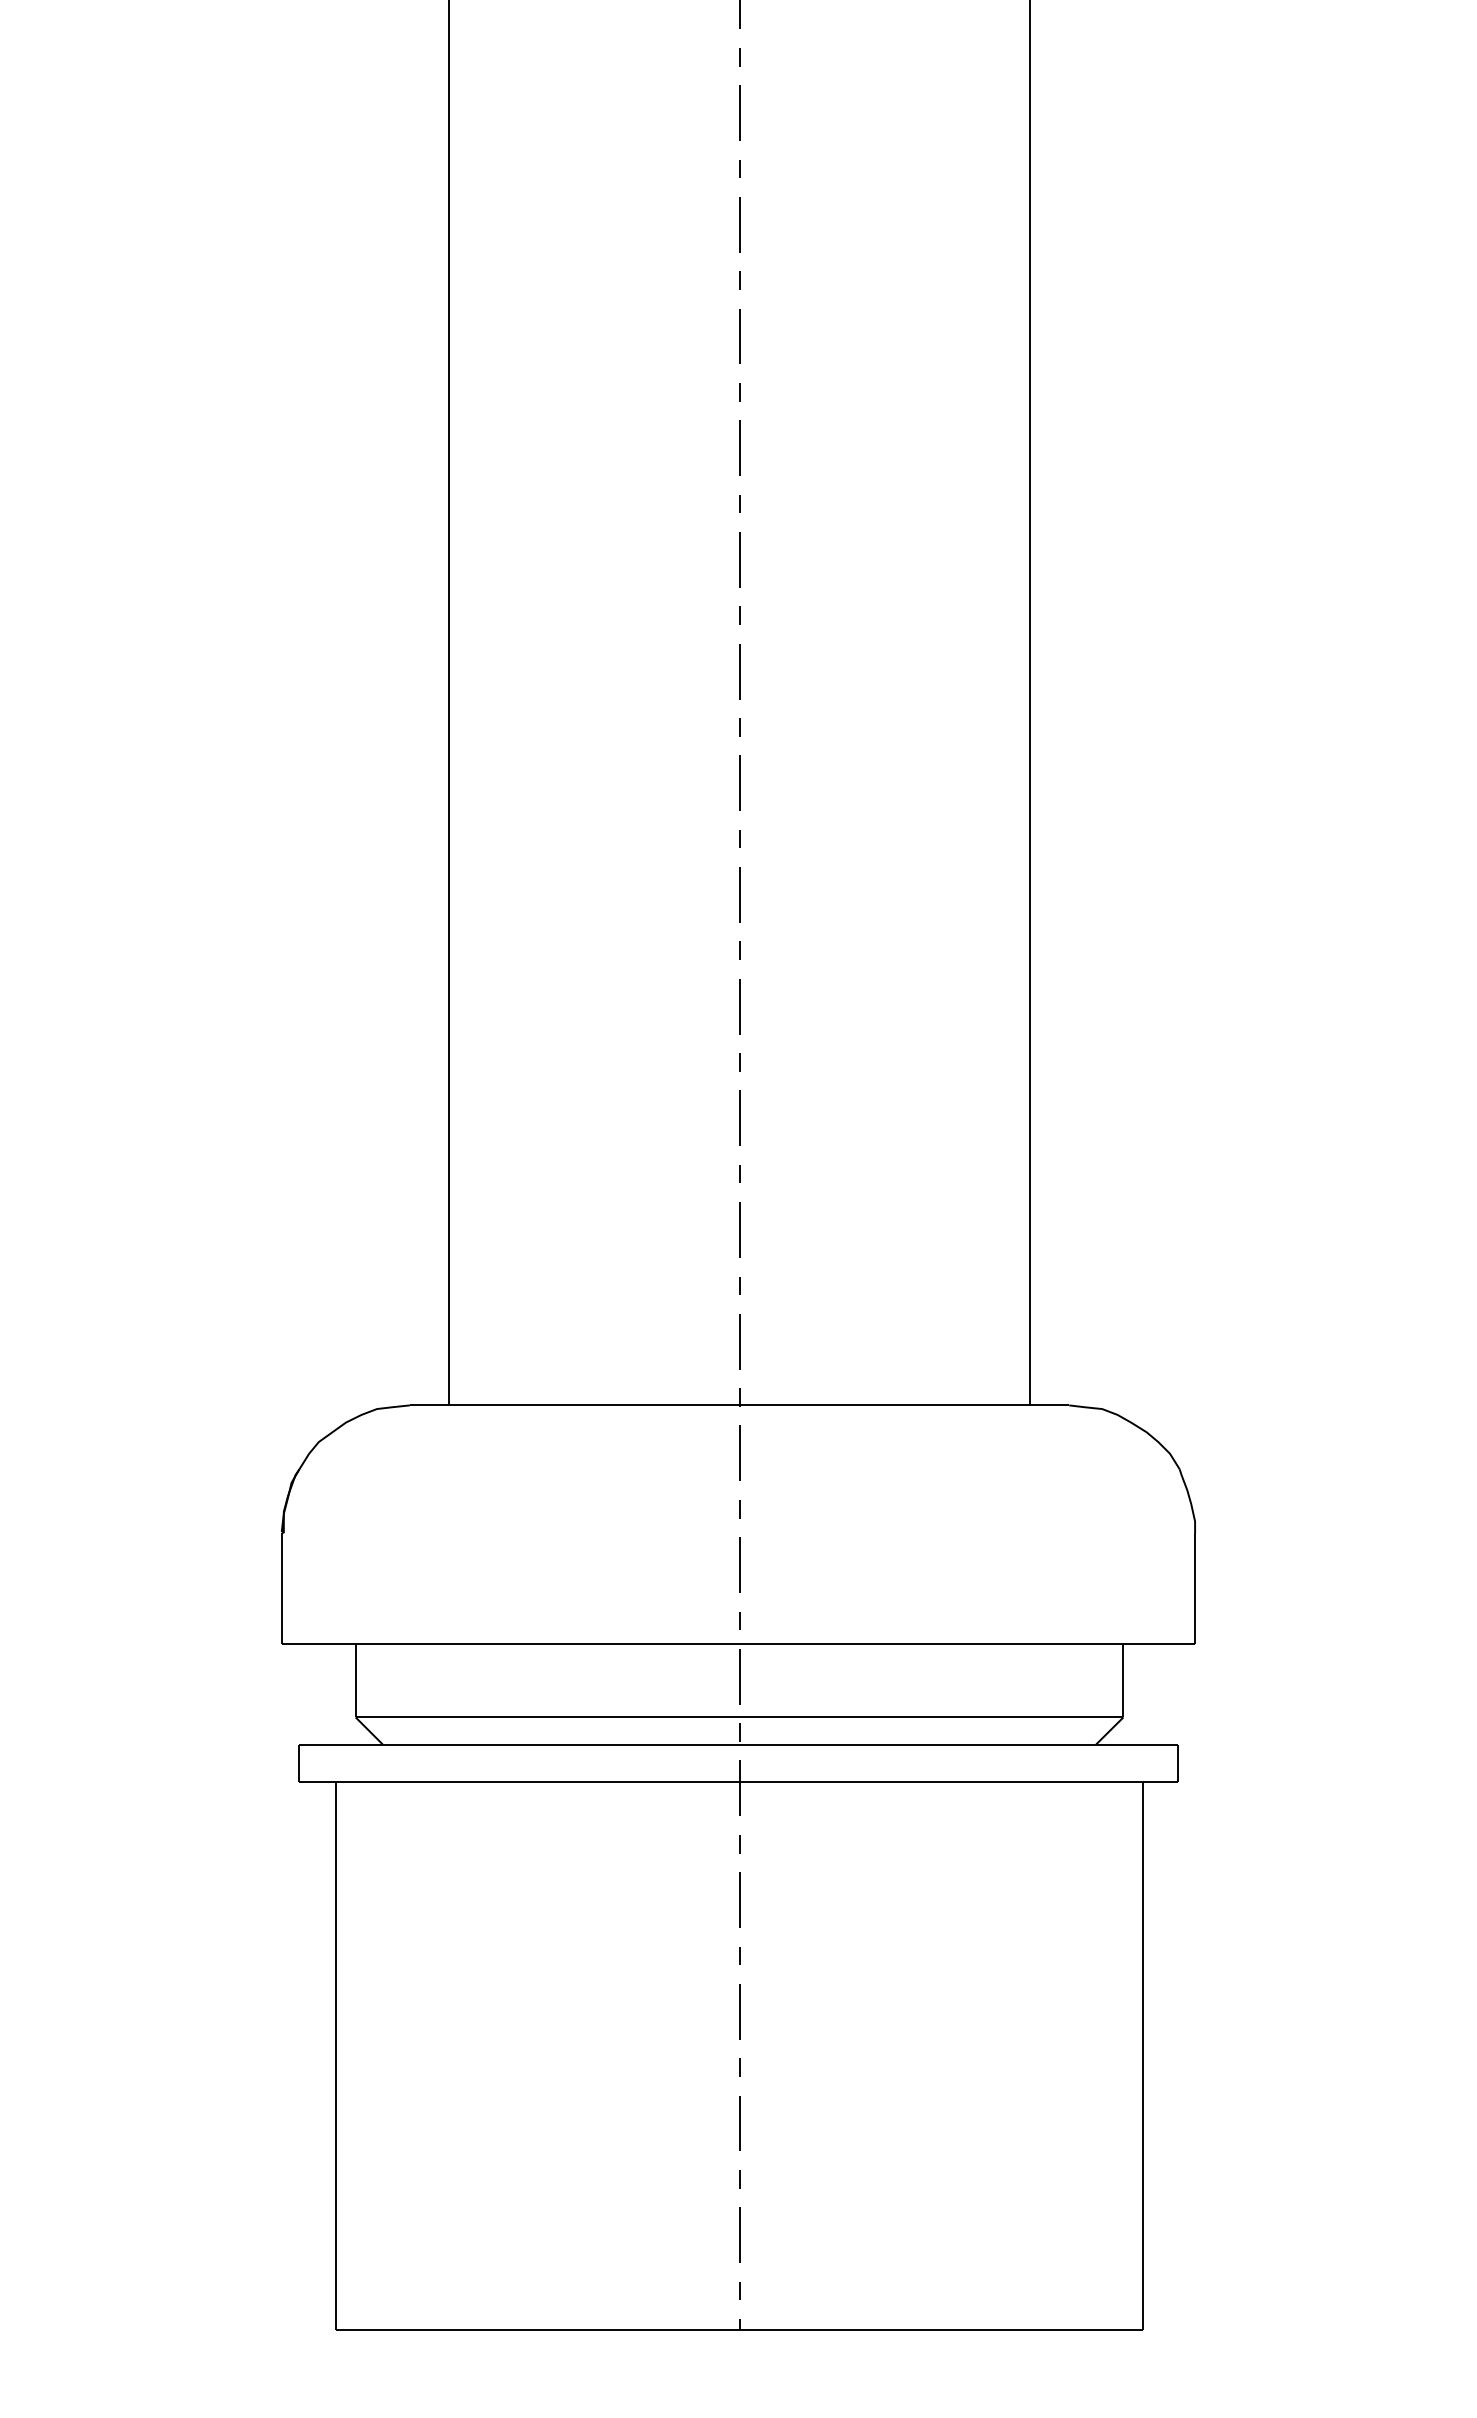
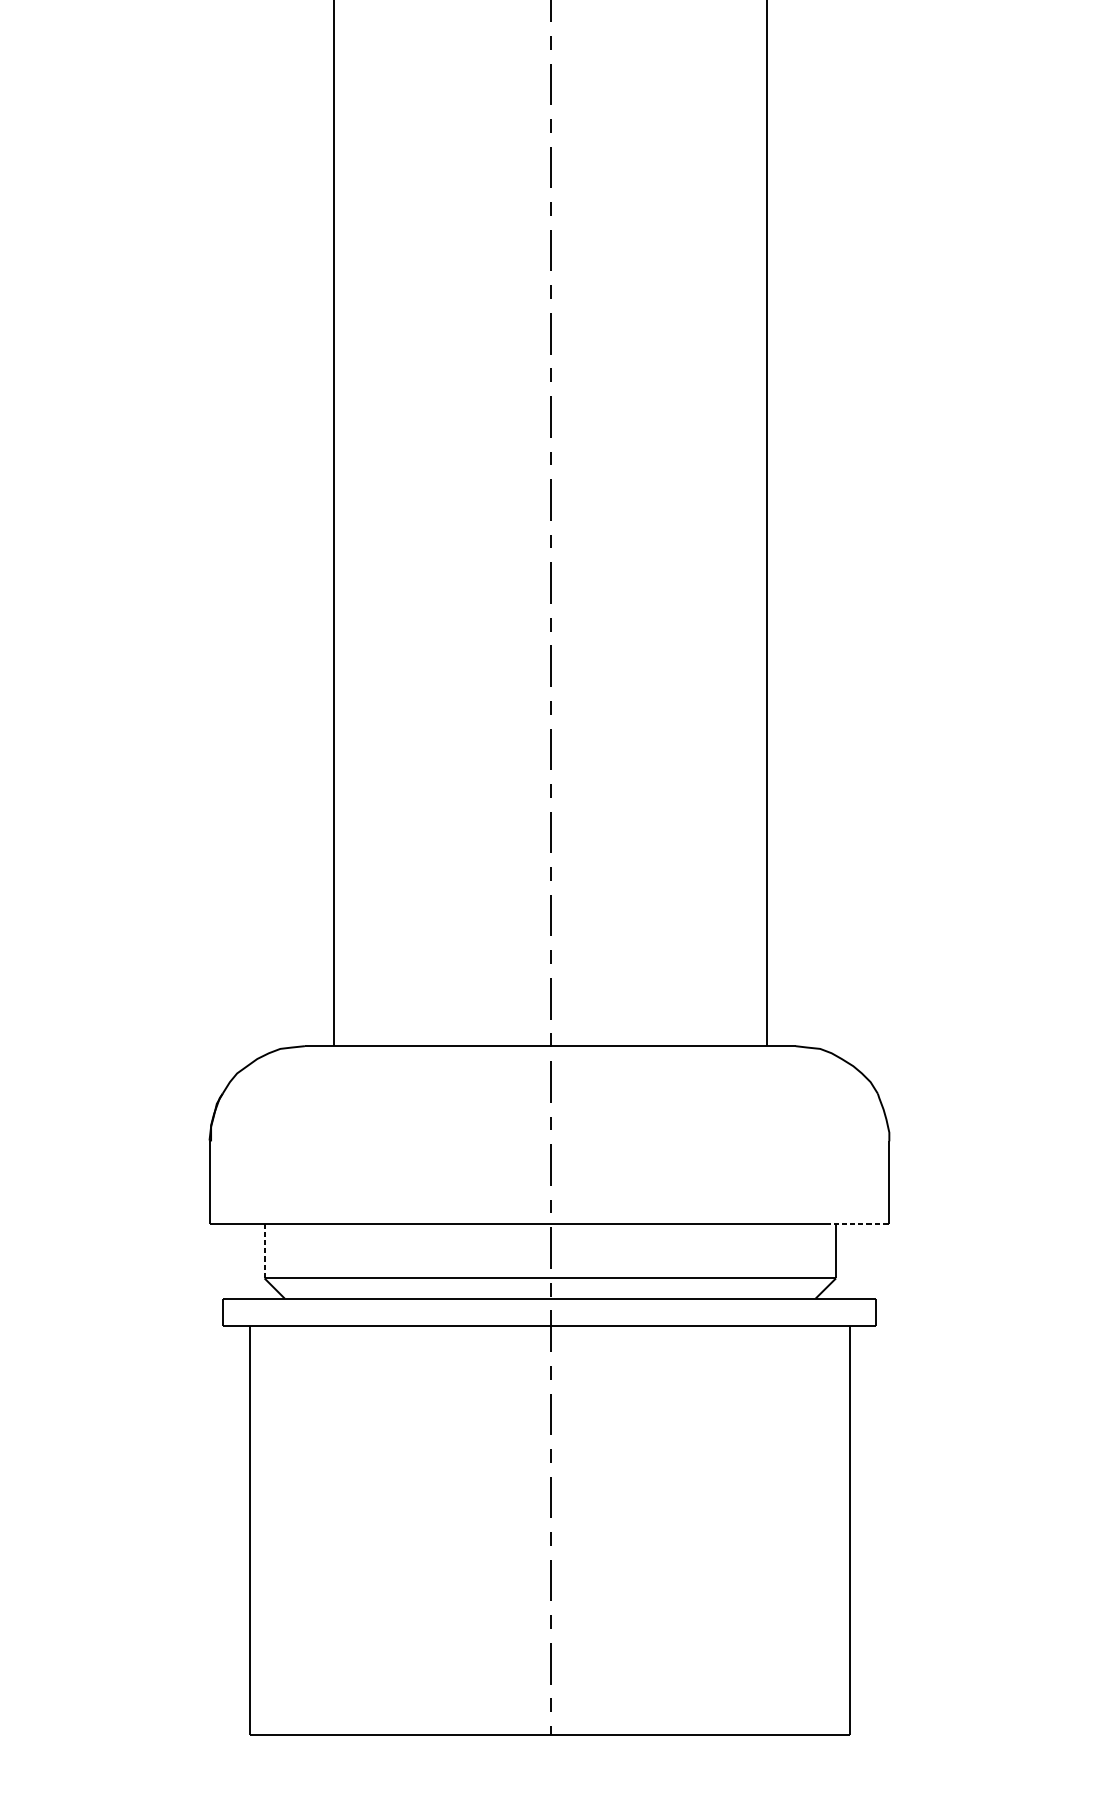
line: (1154, 1643) -> (859, 1223), solid -> dashed
line: (355, 1680) -> (264, 1250), solid -> dashed

